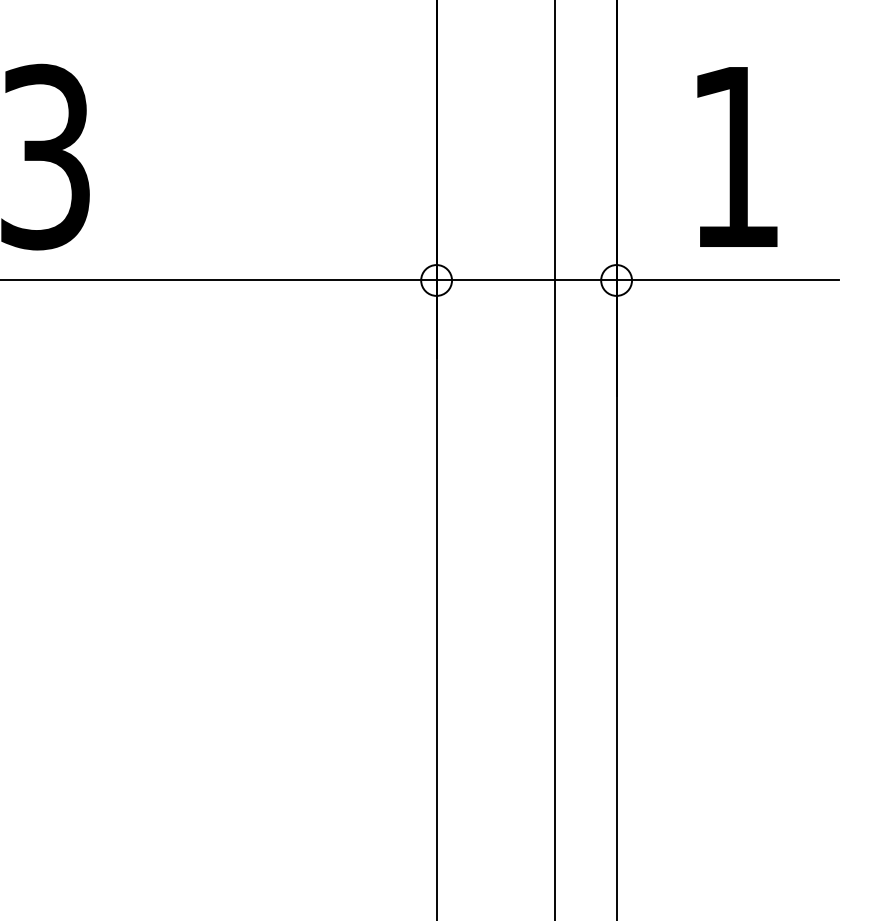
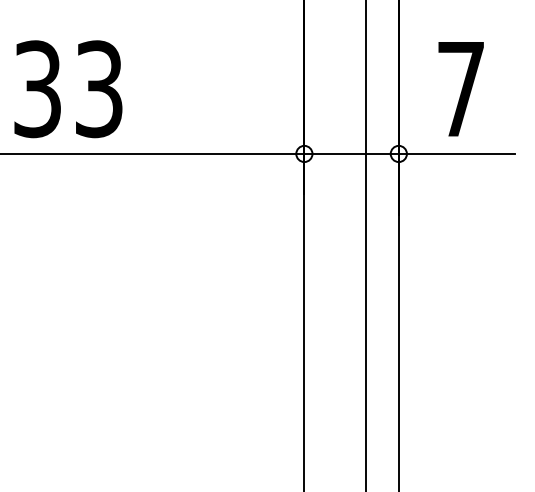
text: (734, 157) -> (460, 89), 1 -> 7

